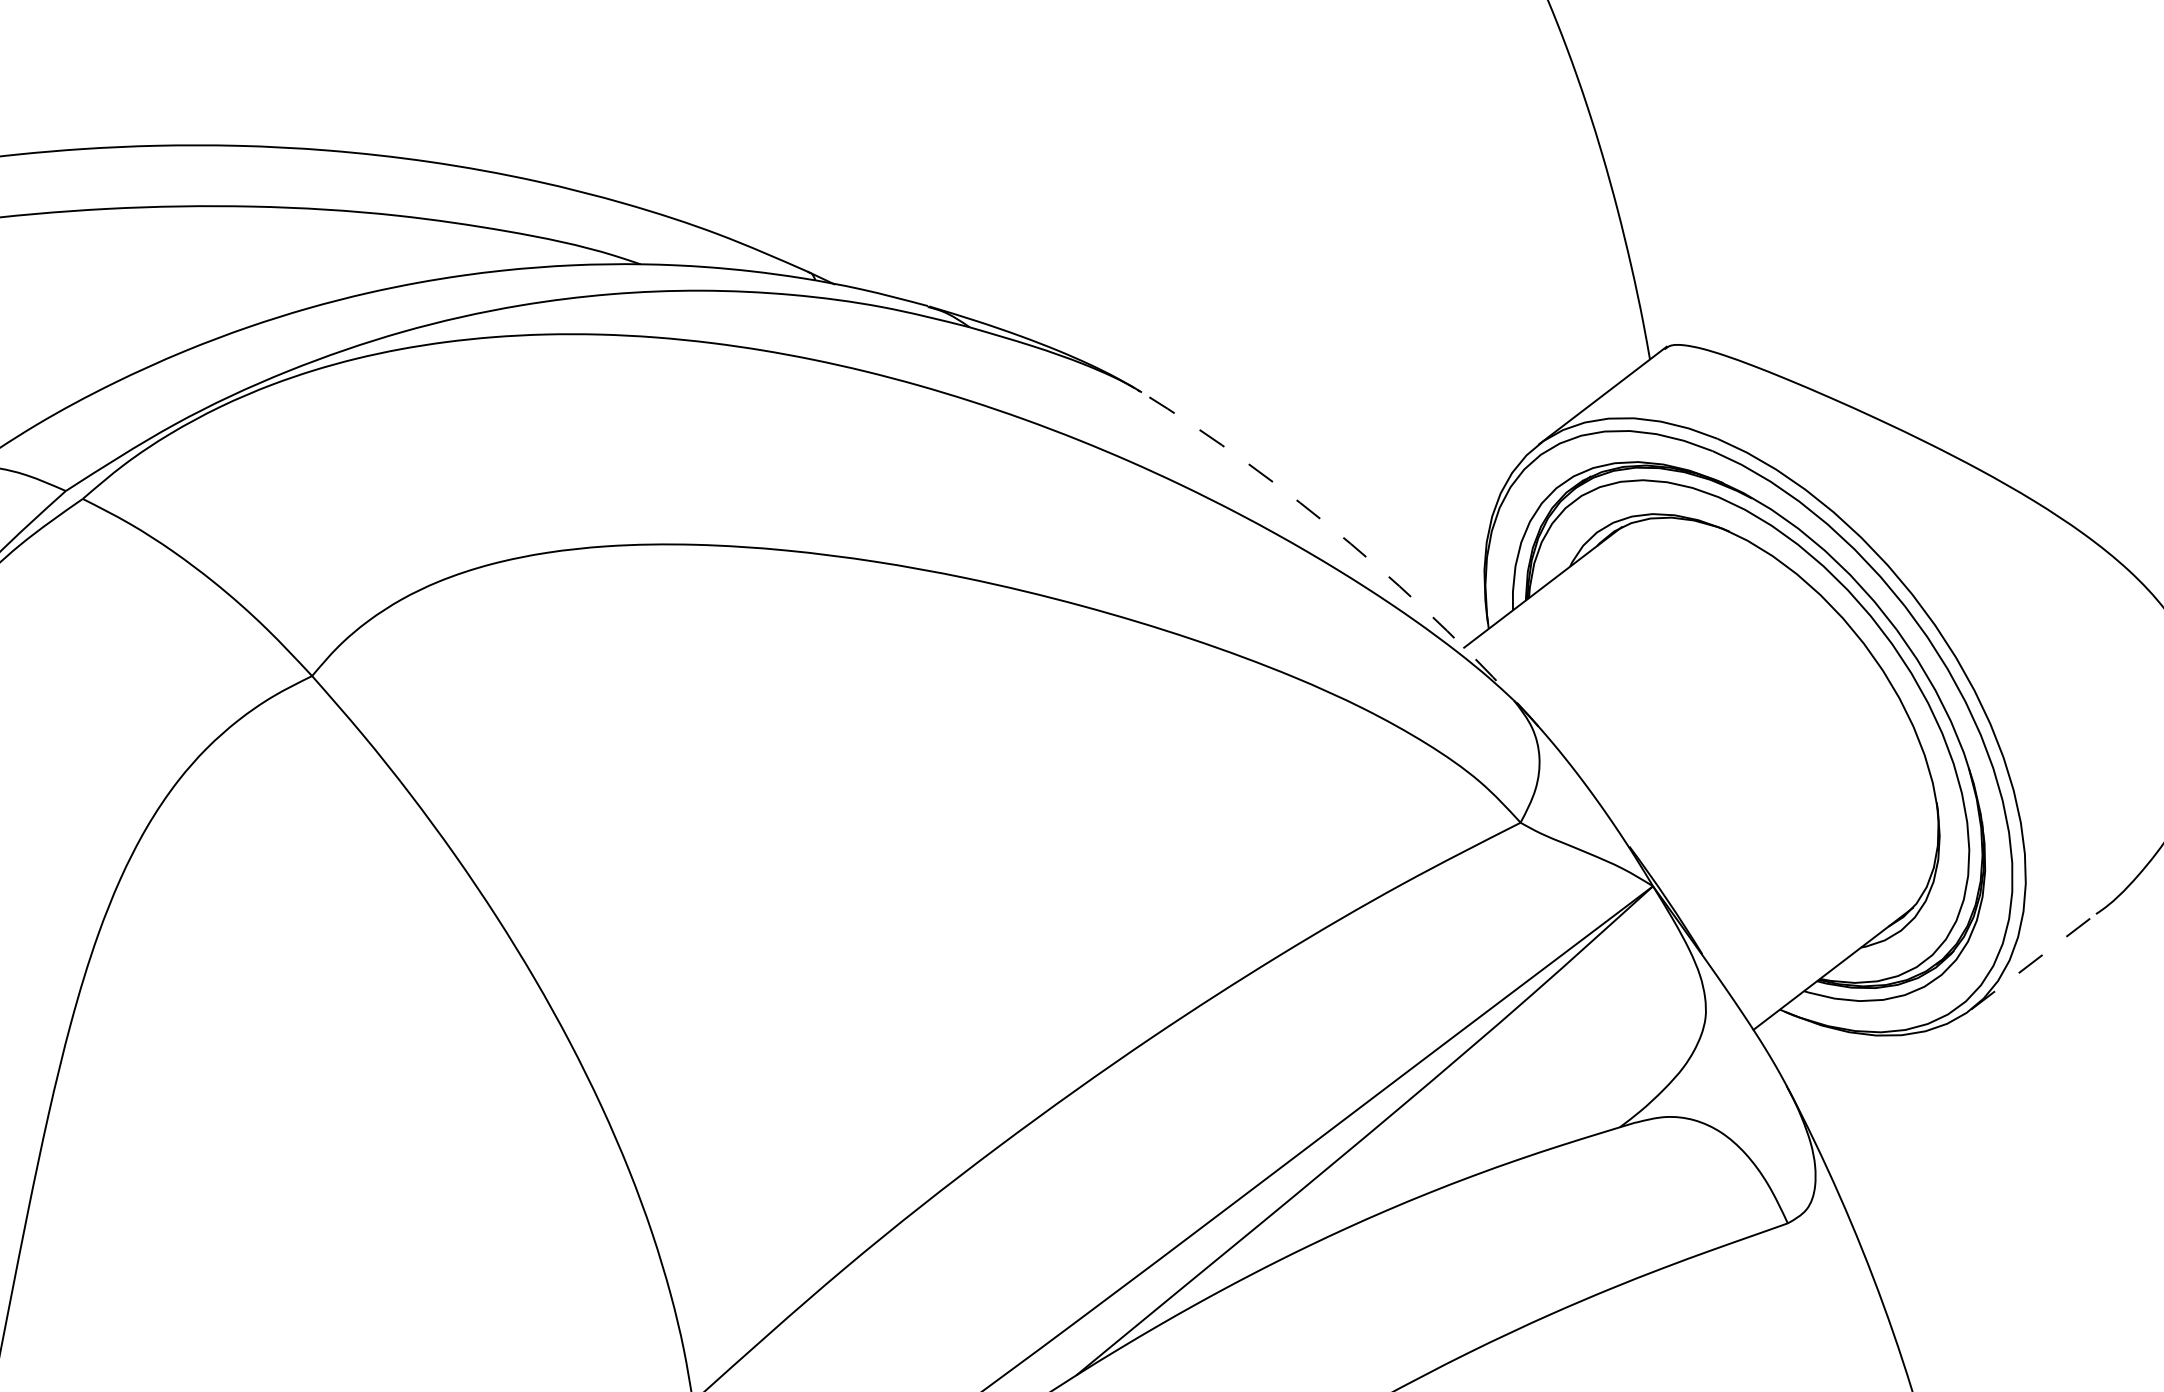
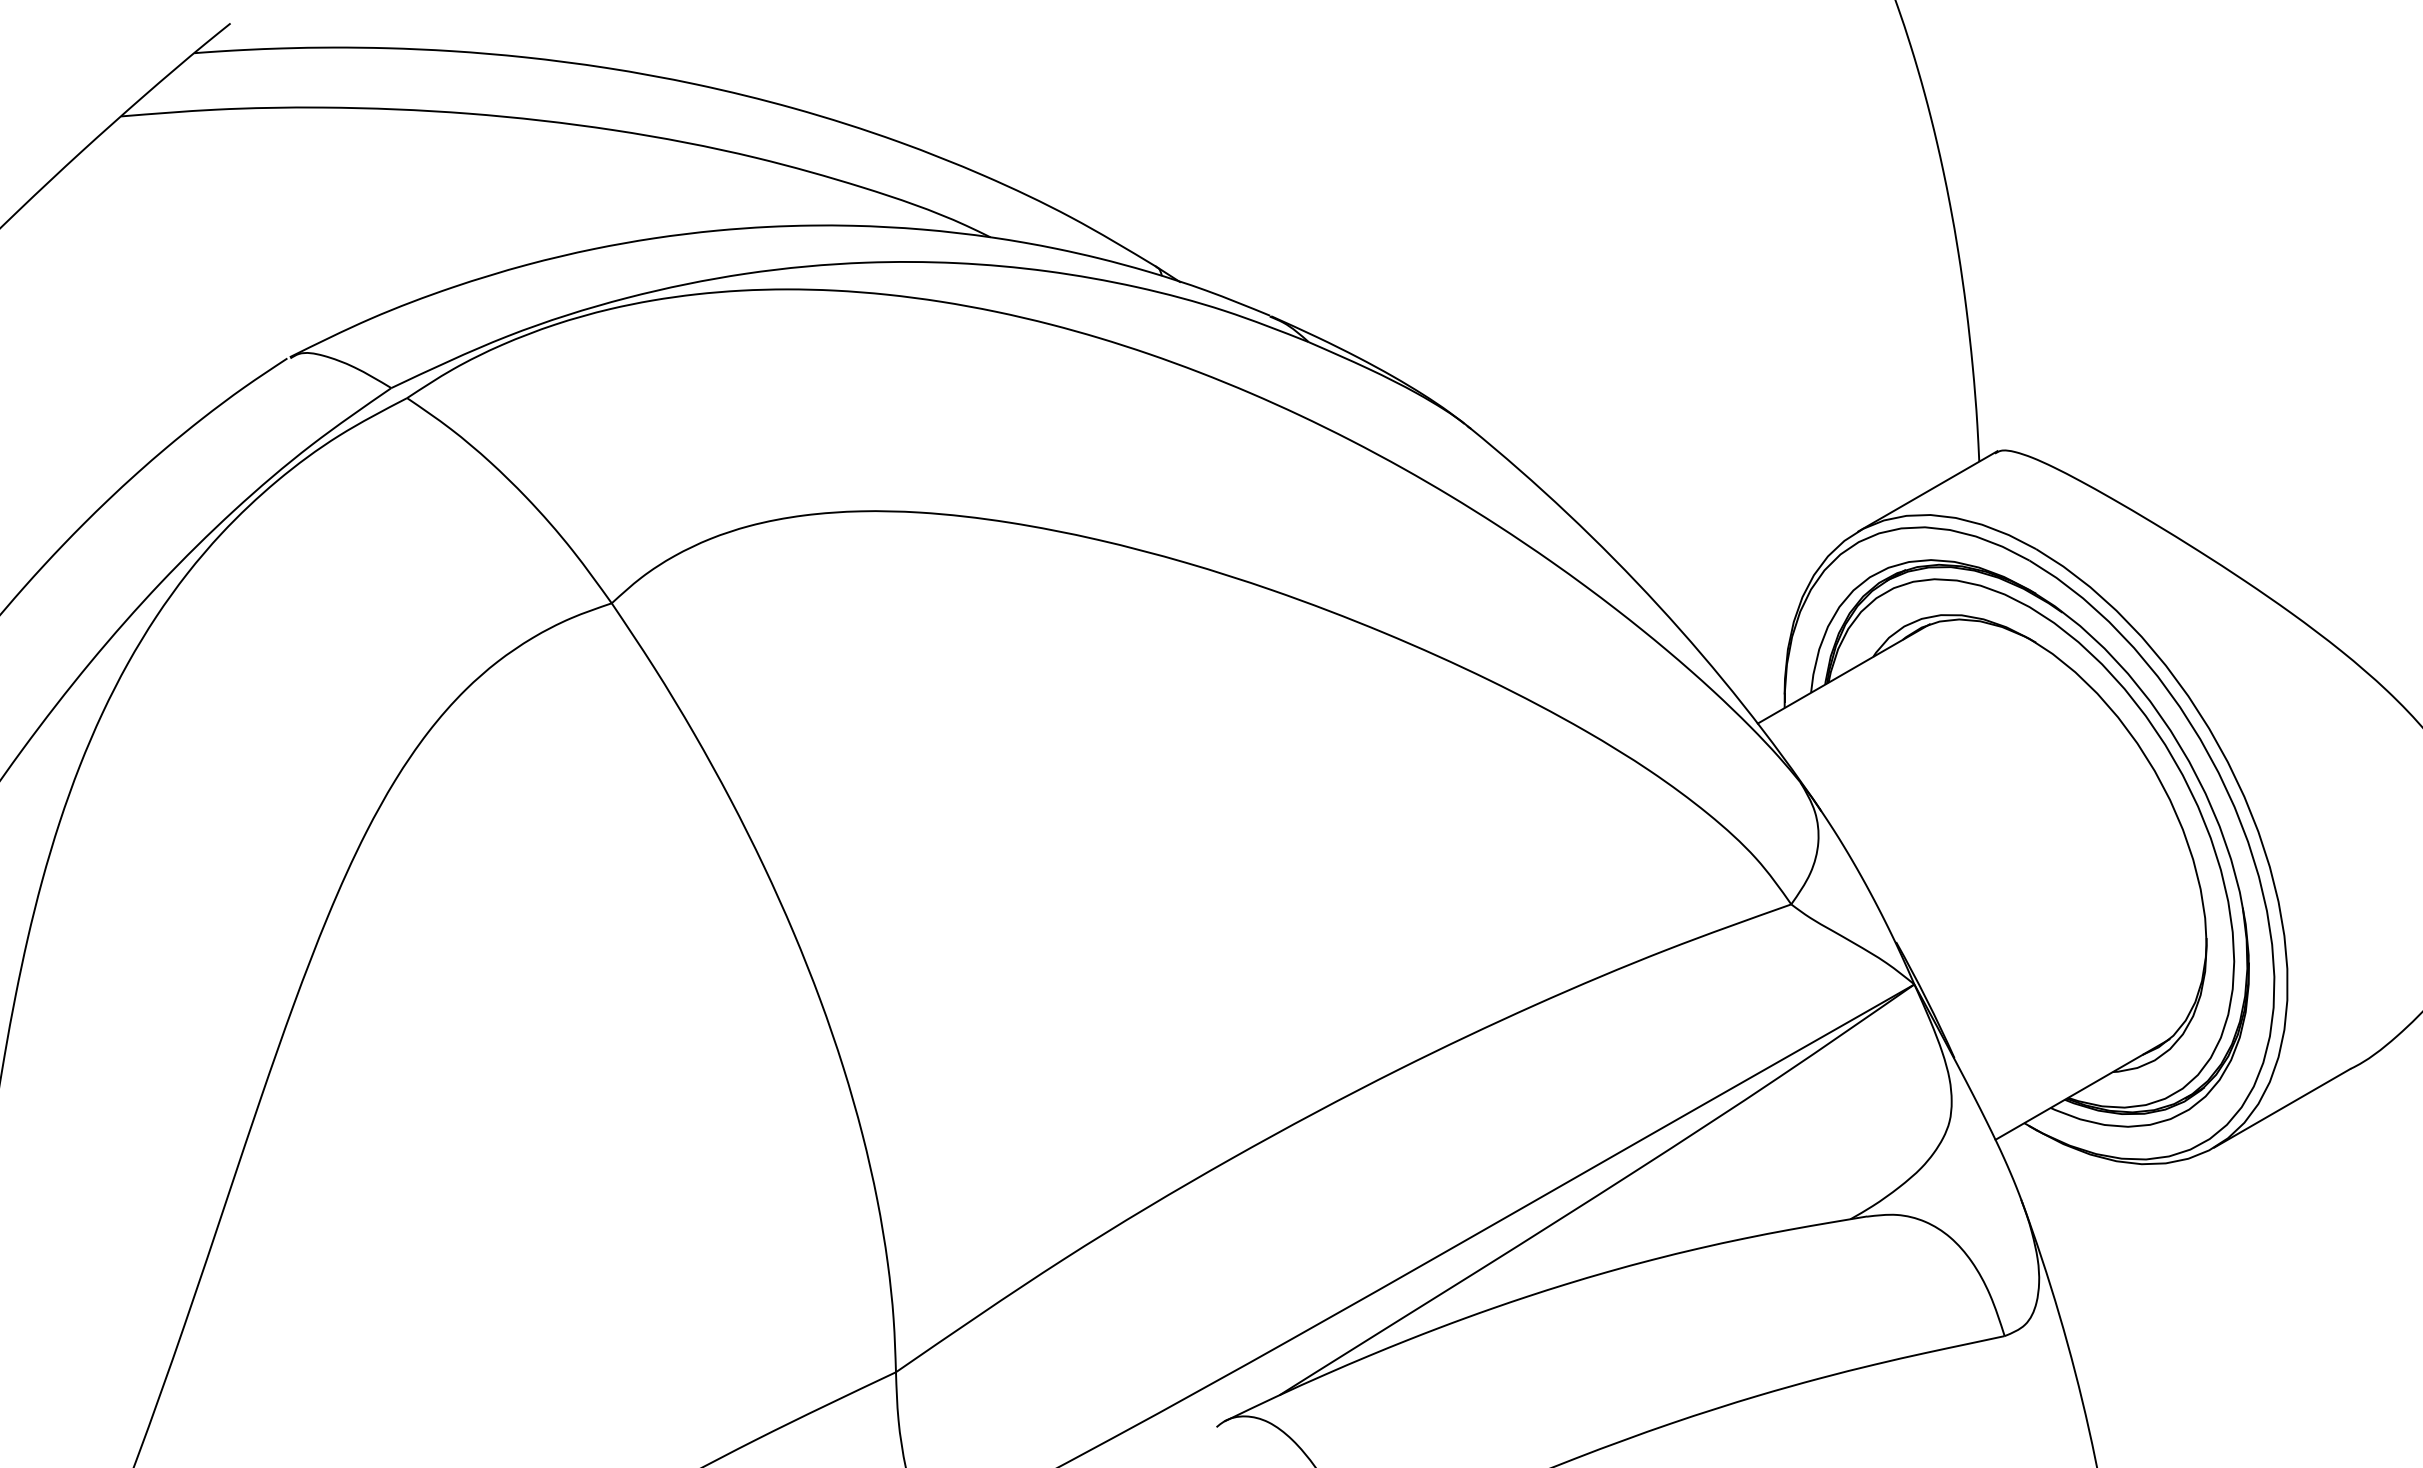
arc: (1350, 543) -> (1658, 605), dashed -> solid
line: (2034, 961) -> (2282, 1108), dashed -> solid

